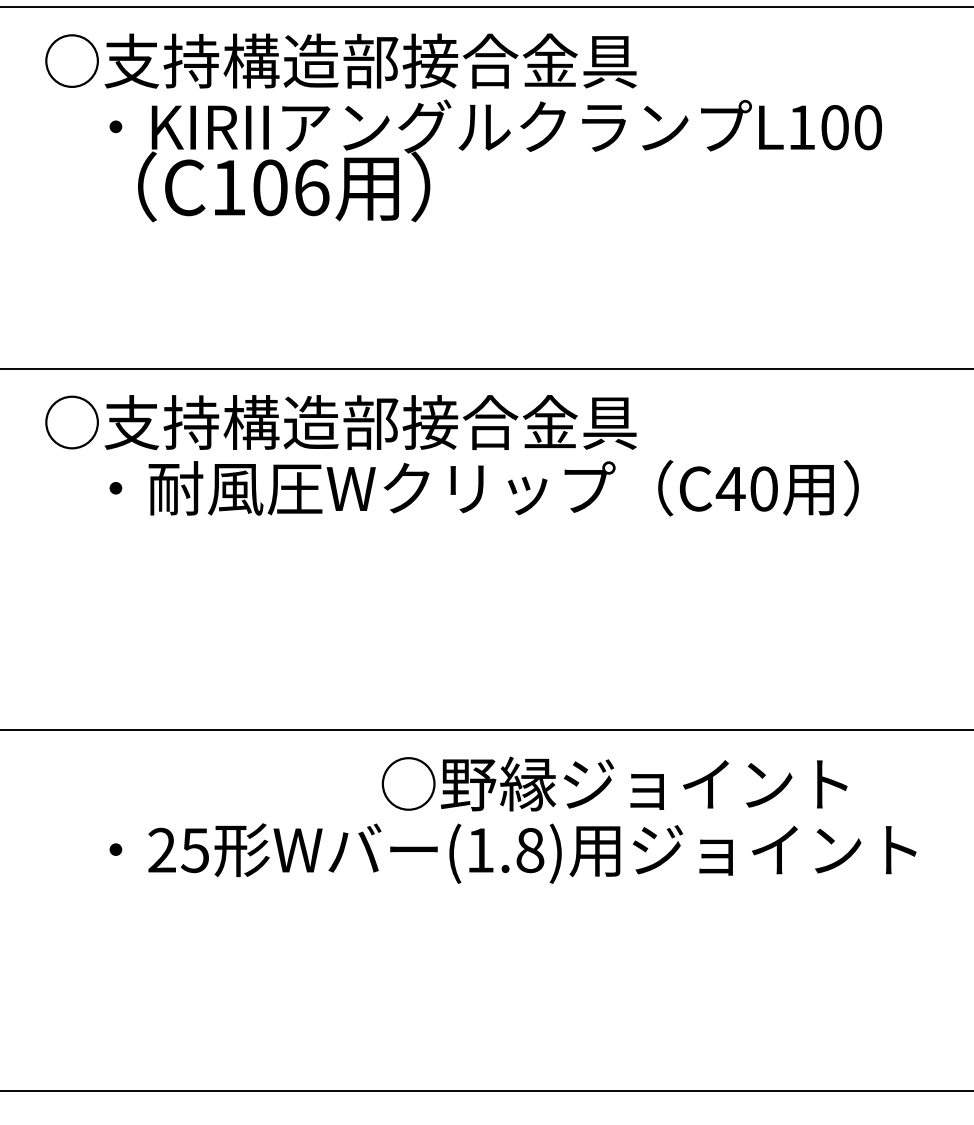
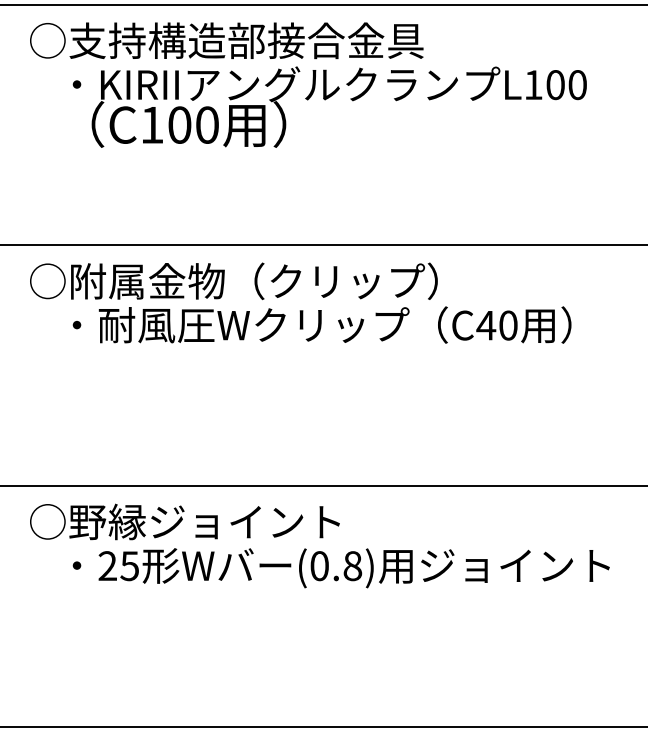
text: (311, 186) -> (207, 124), C106 -> C100
text: (381, 422) -> (253, 281), ○支持構造部接合金具 -> ○附属金物（クリップ）
text: (613, 783) -> (184, 521), moved
text: (480, 850) -> (319, 566), (1.8) -> (0.8)

